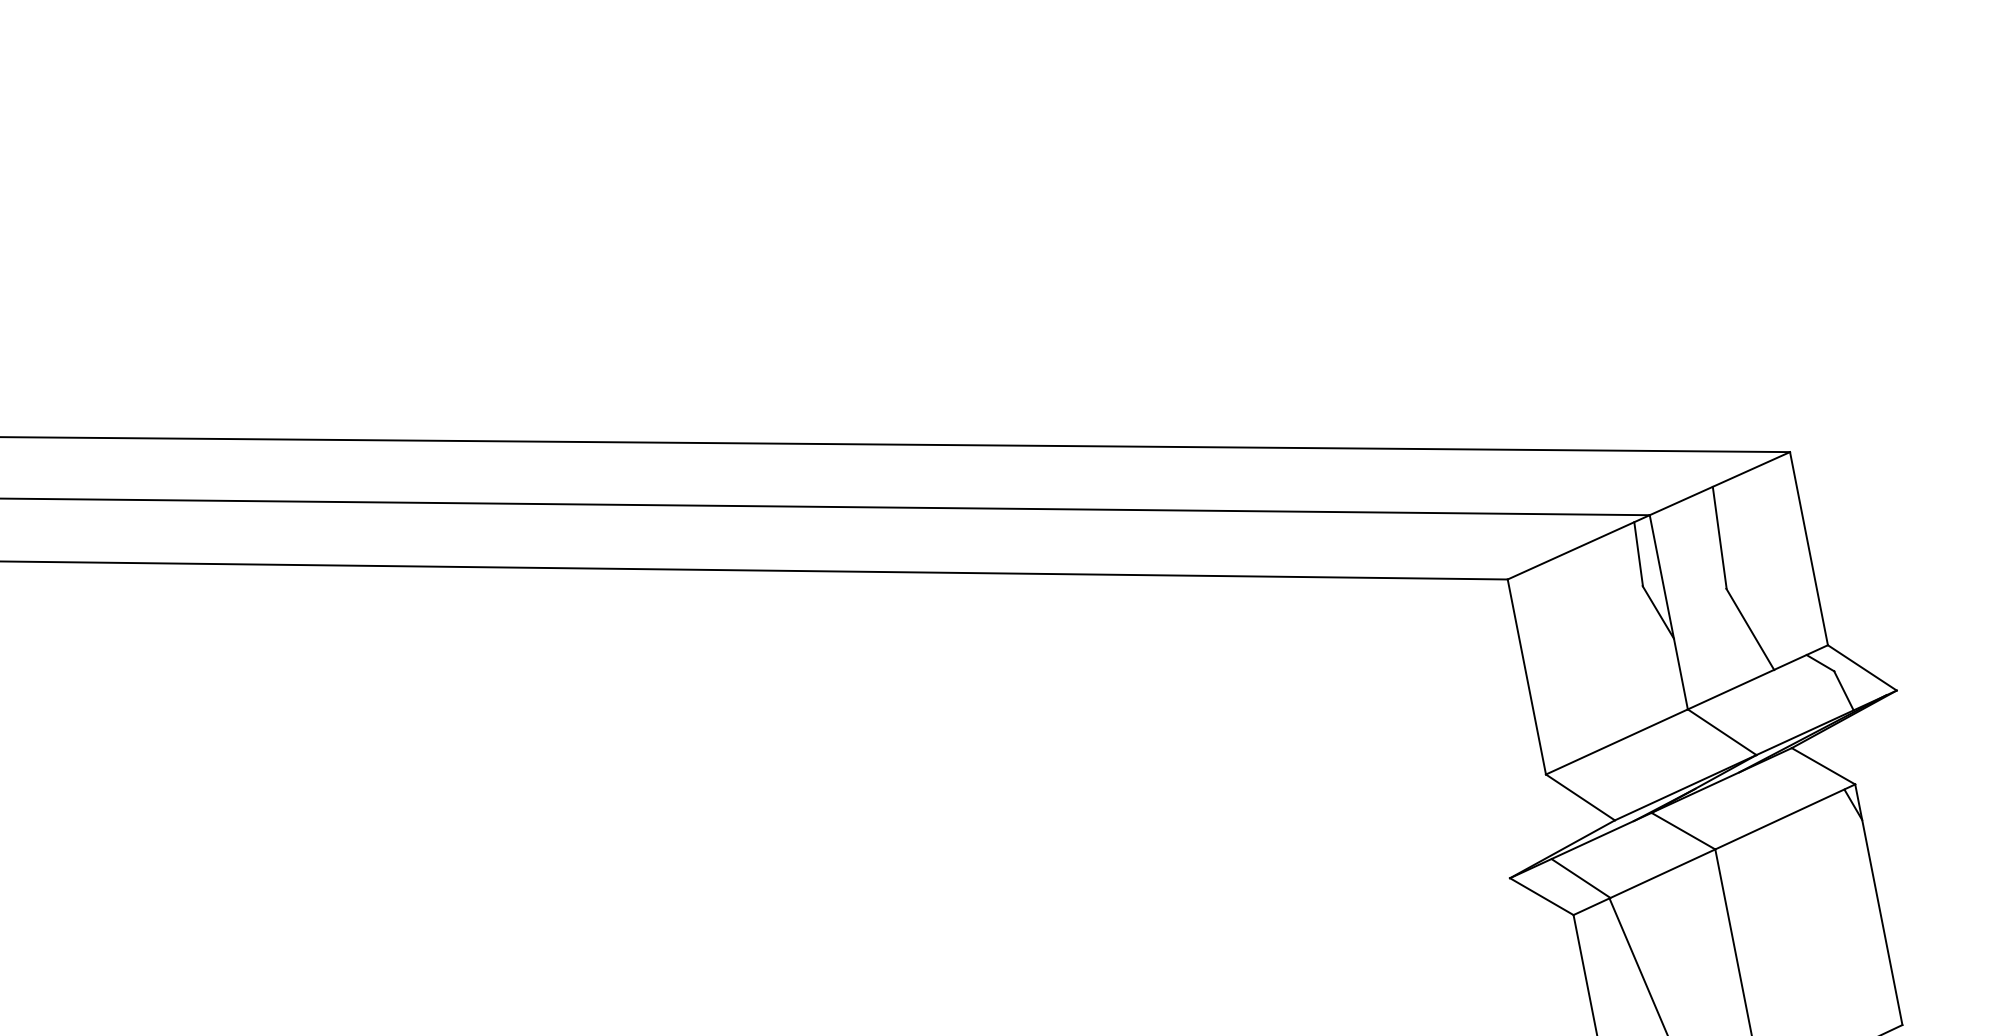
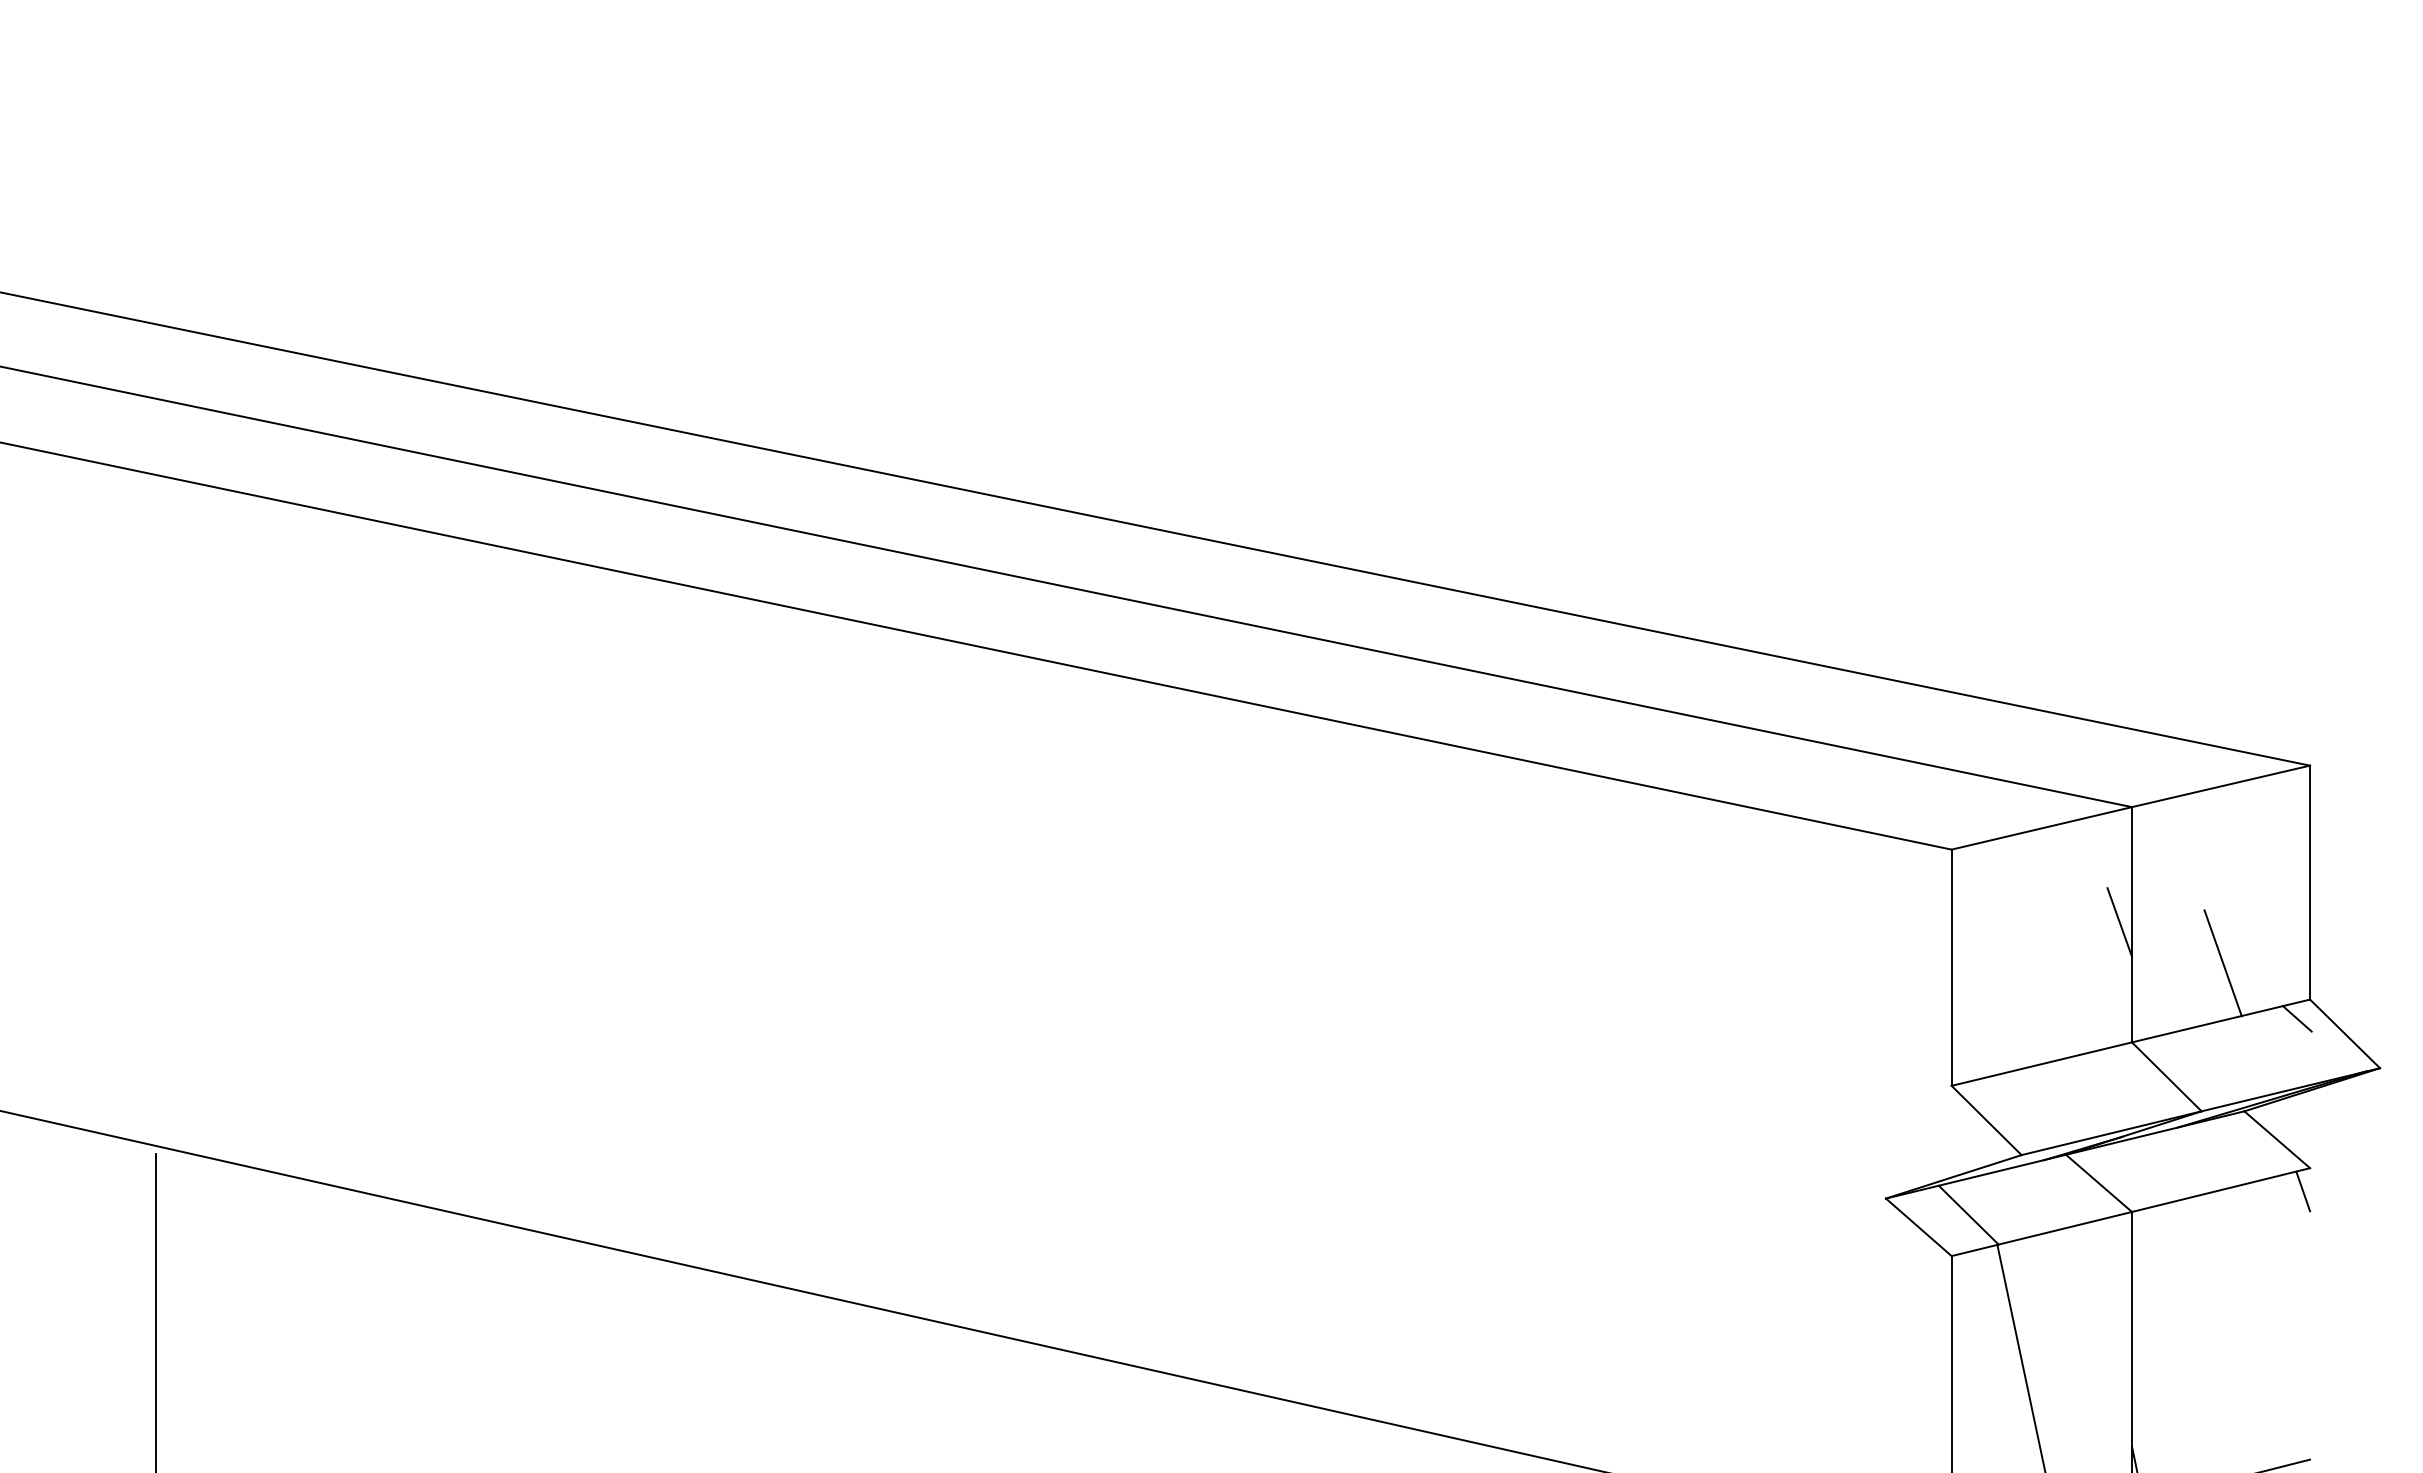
line: (1719, 537) -> (2208, 849), removed
line: (1638, 553) -> (2109, 849), removed
line: (1844, 690) -> (2318, 1056), removed
line: (1879, 904) -> (2310, 1313), removed

